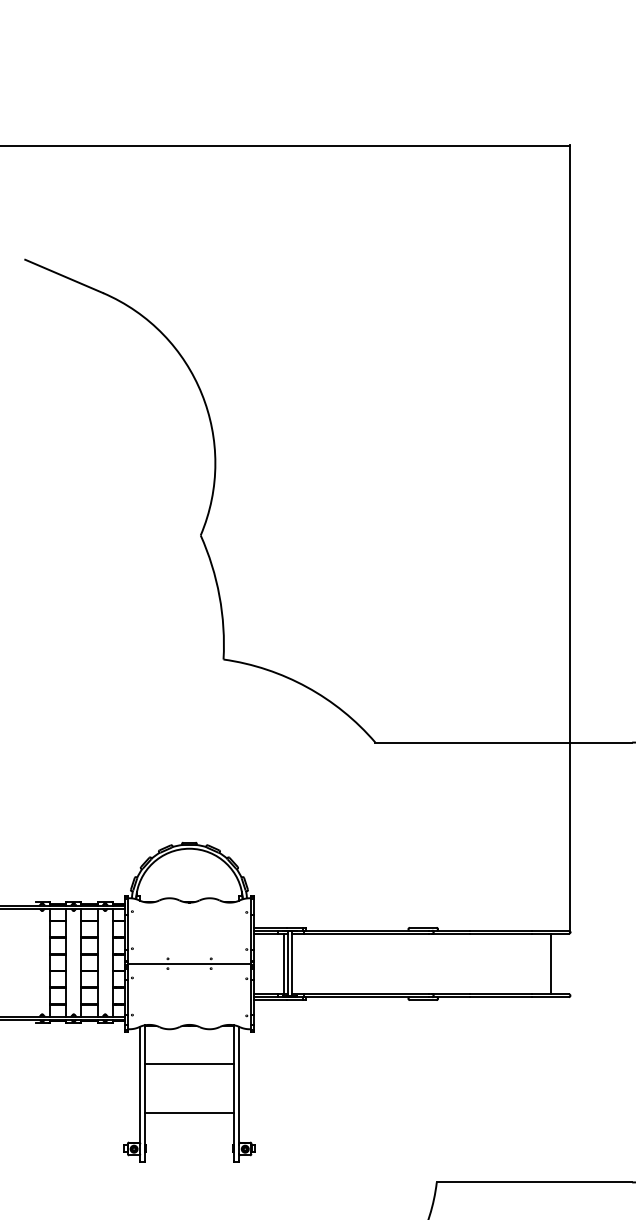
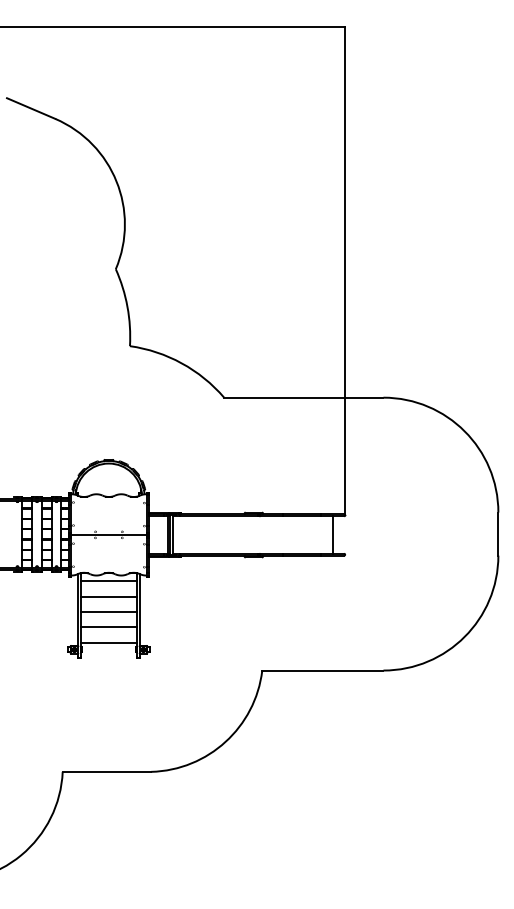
line: (188, 1037) -> (108, 580), added
line: (188, 1088) -> (108, 612), added
line: (188, 1137) -> (108, 642), added

